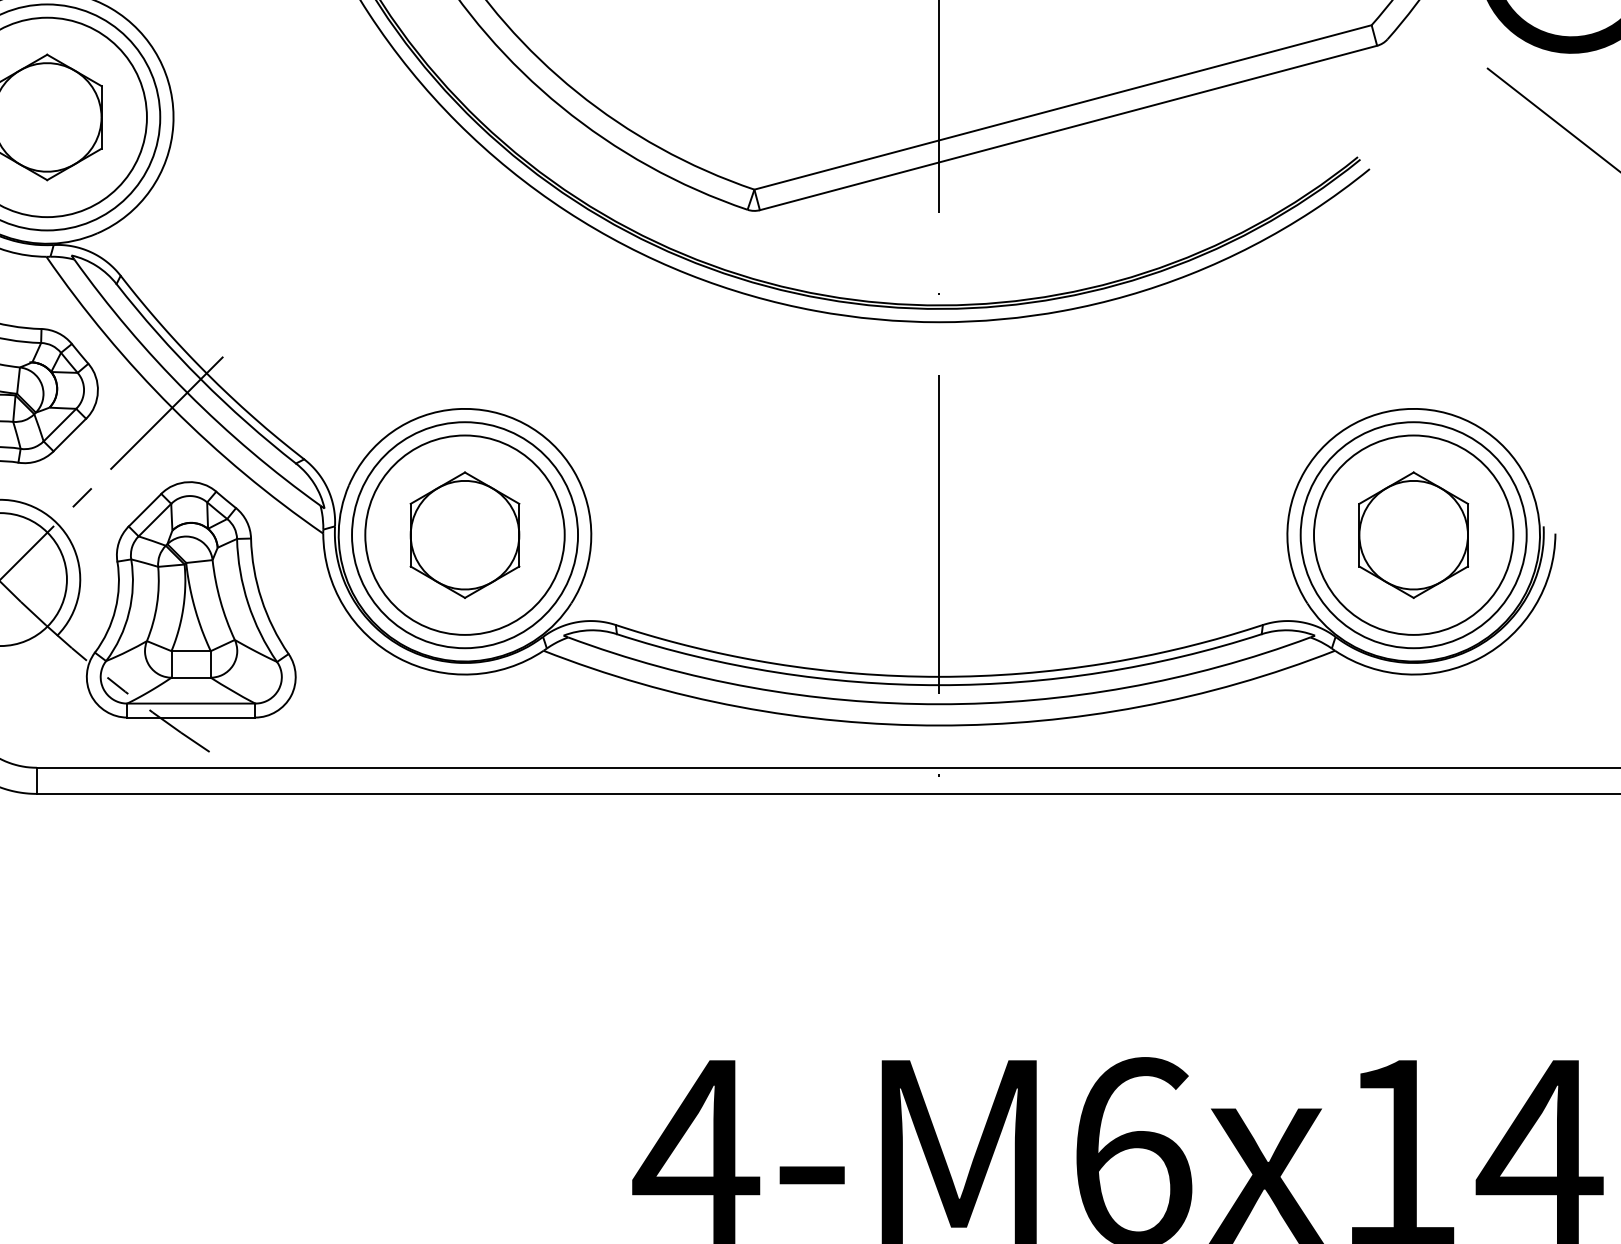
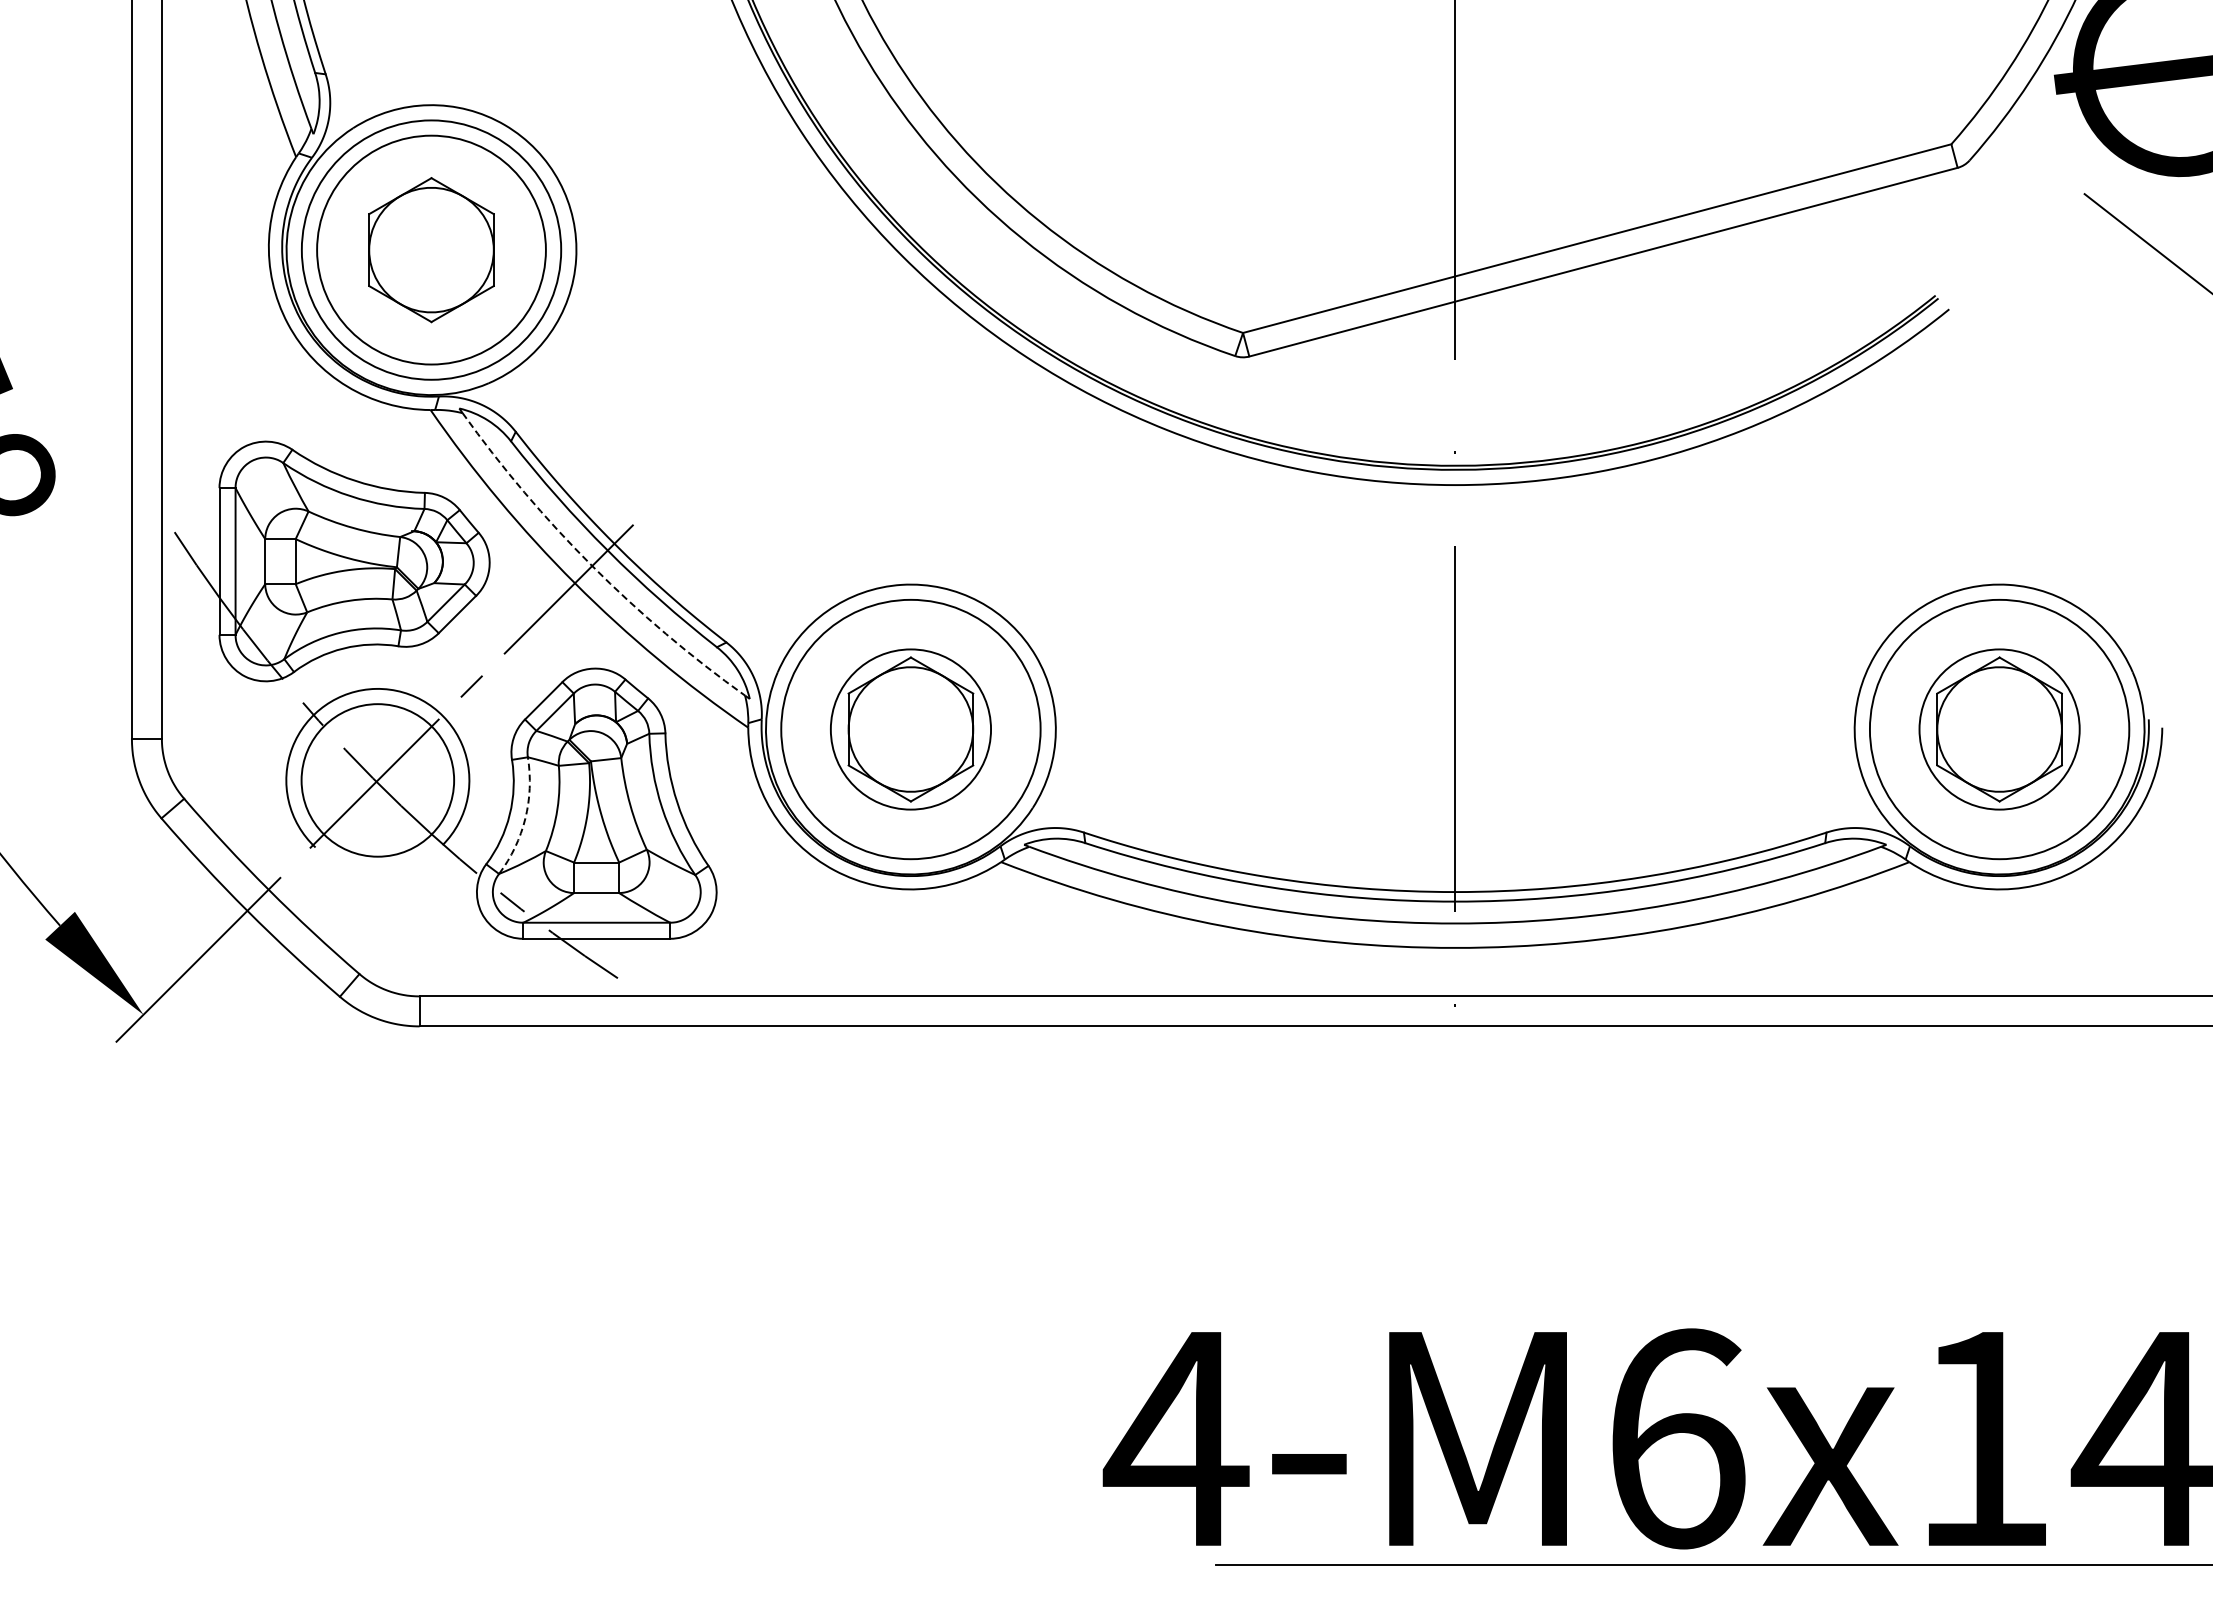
arc: (187, 393) -> (592, 566), solid -> dashed
circle: (464, 535) -> (910, 729), size x0.7
circle: (1413, 535) -> (1999, 729), size x0.7
arc: (129, 612) -> (525, 818), solid -> dashed

